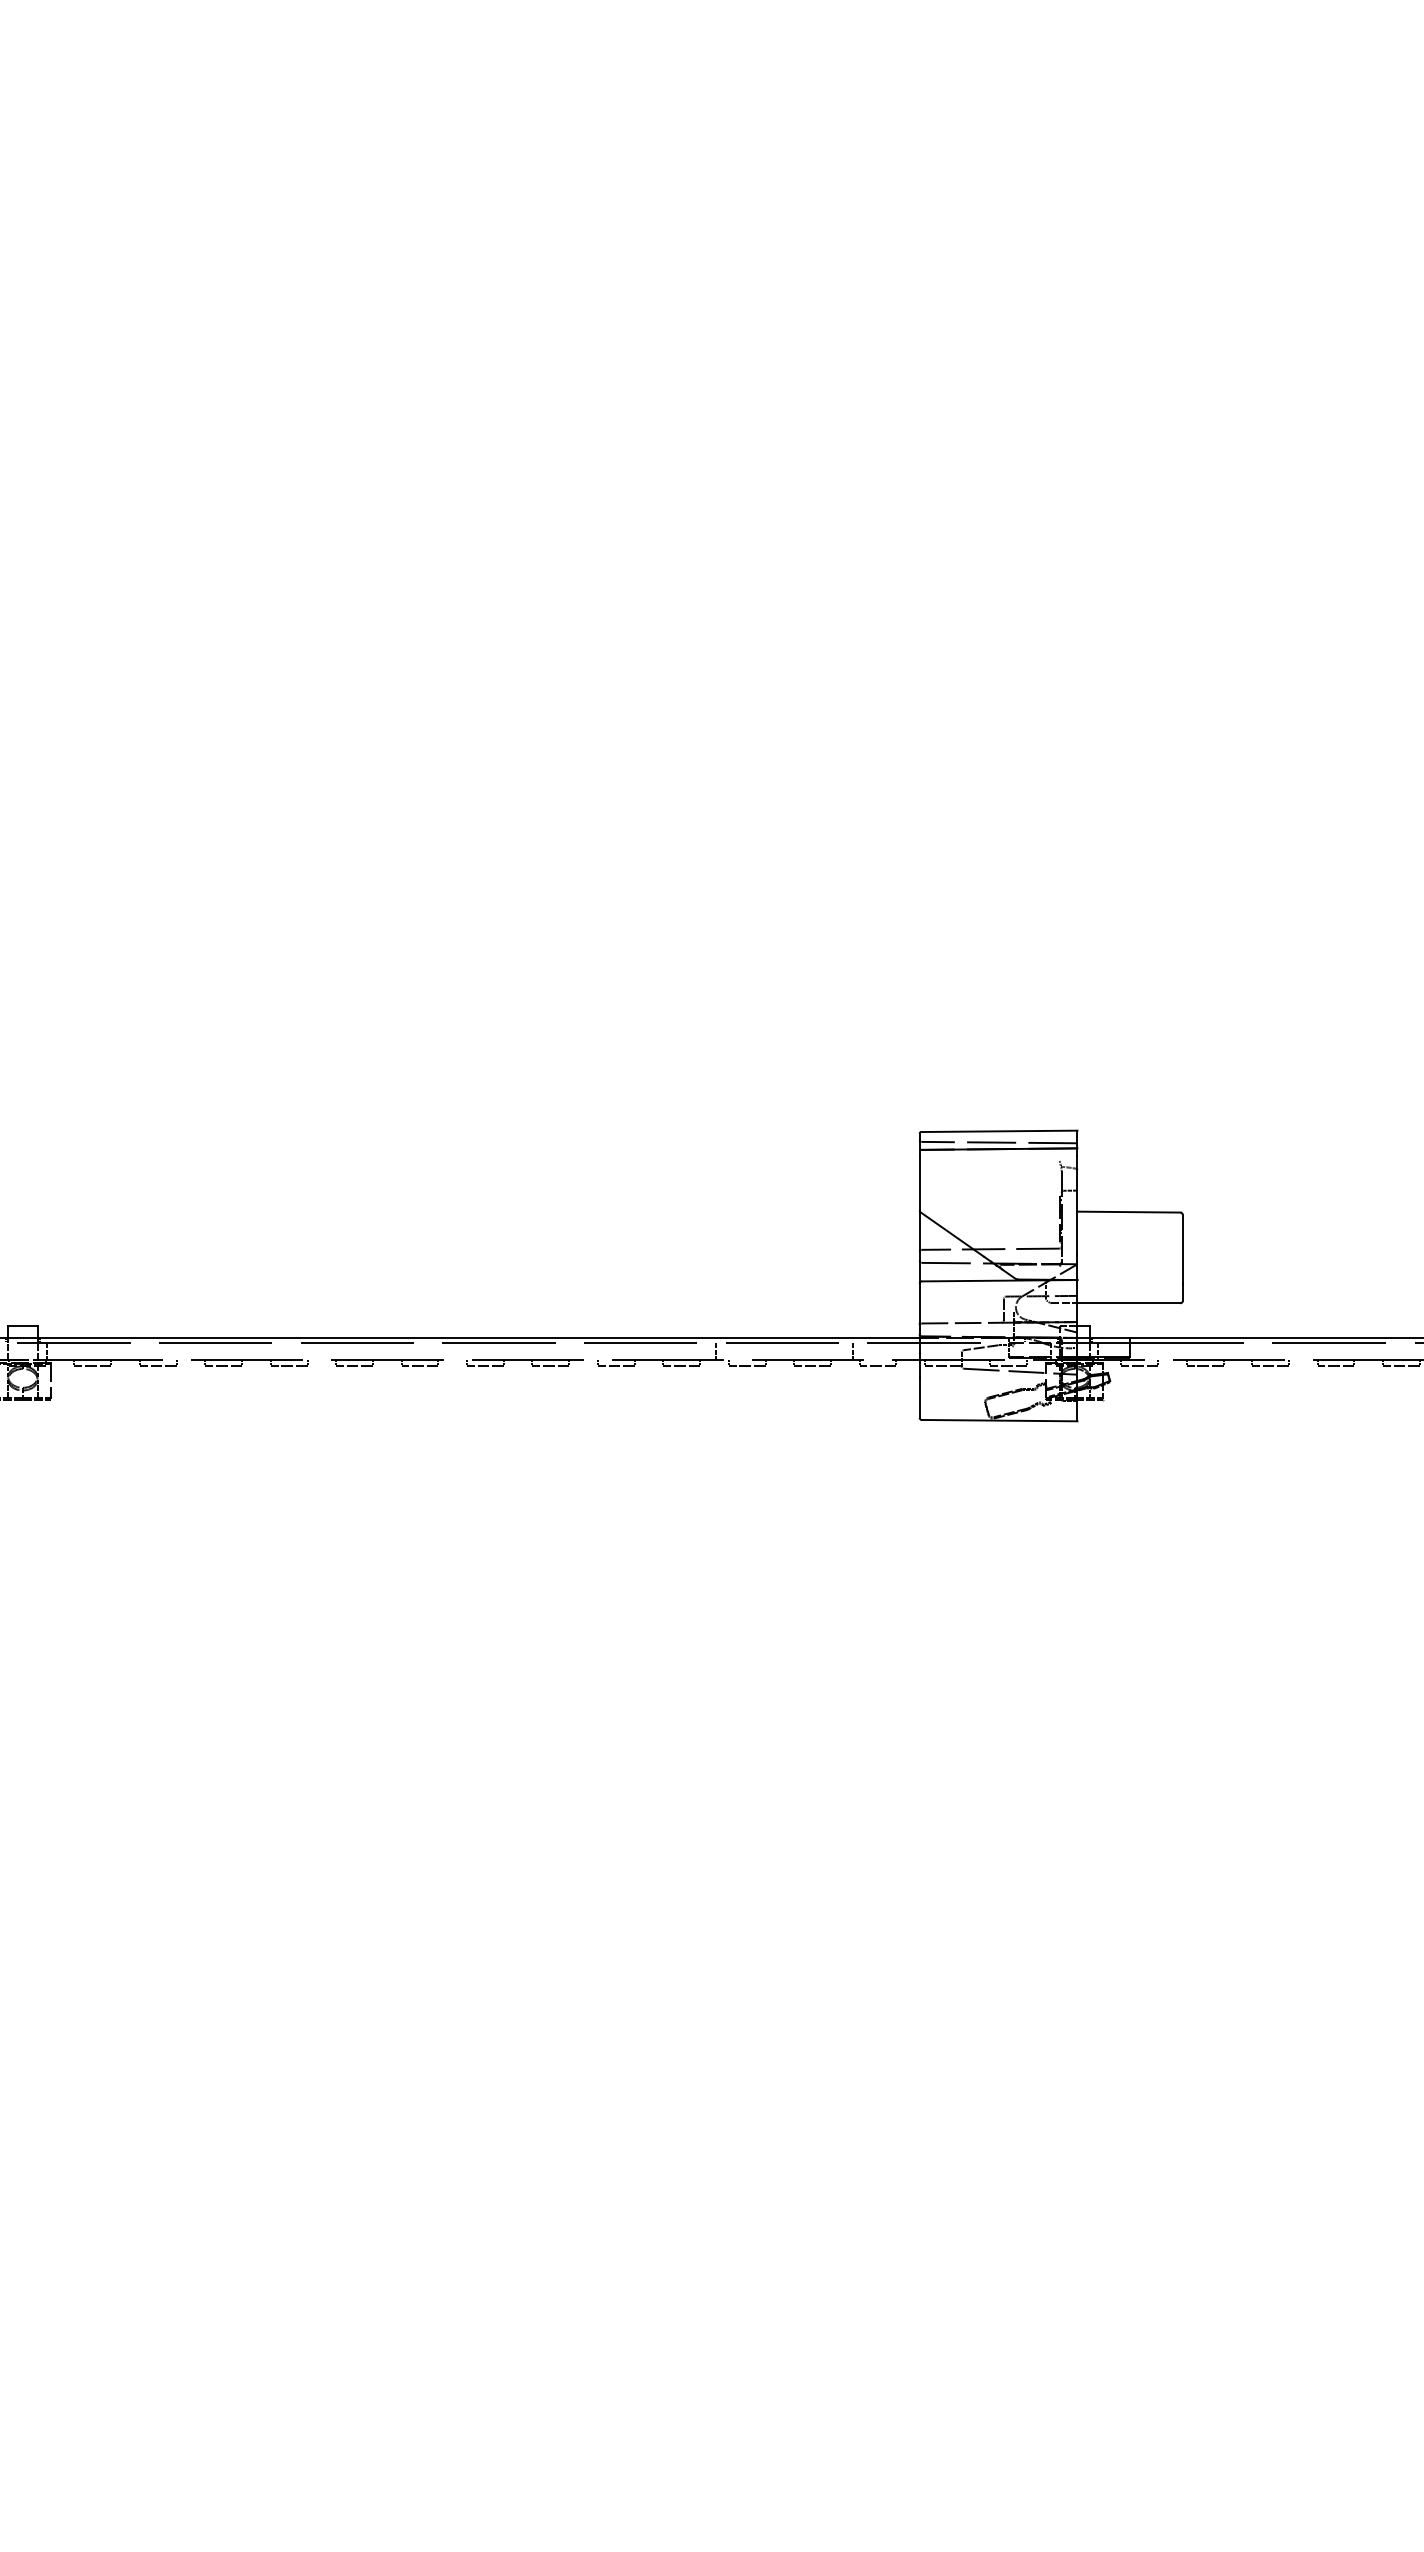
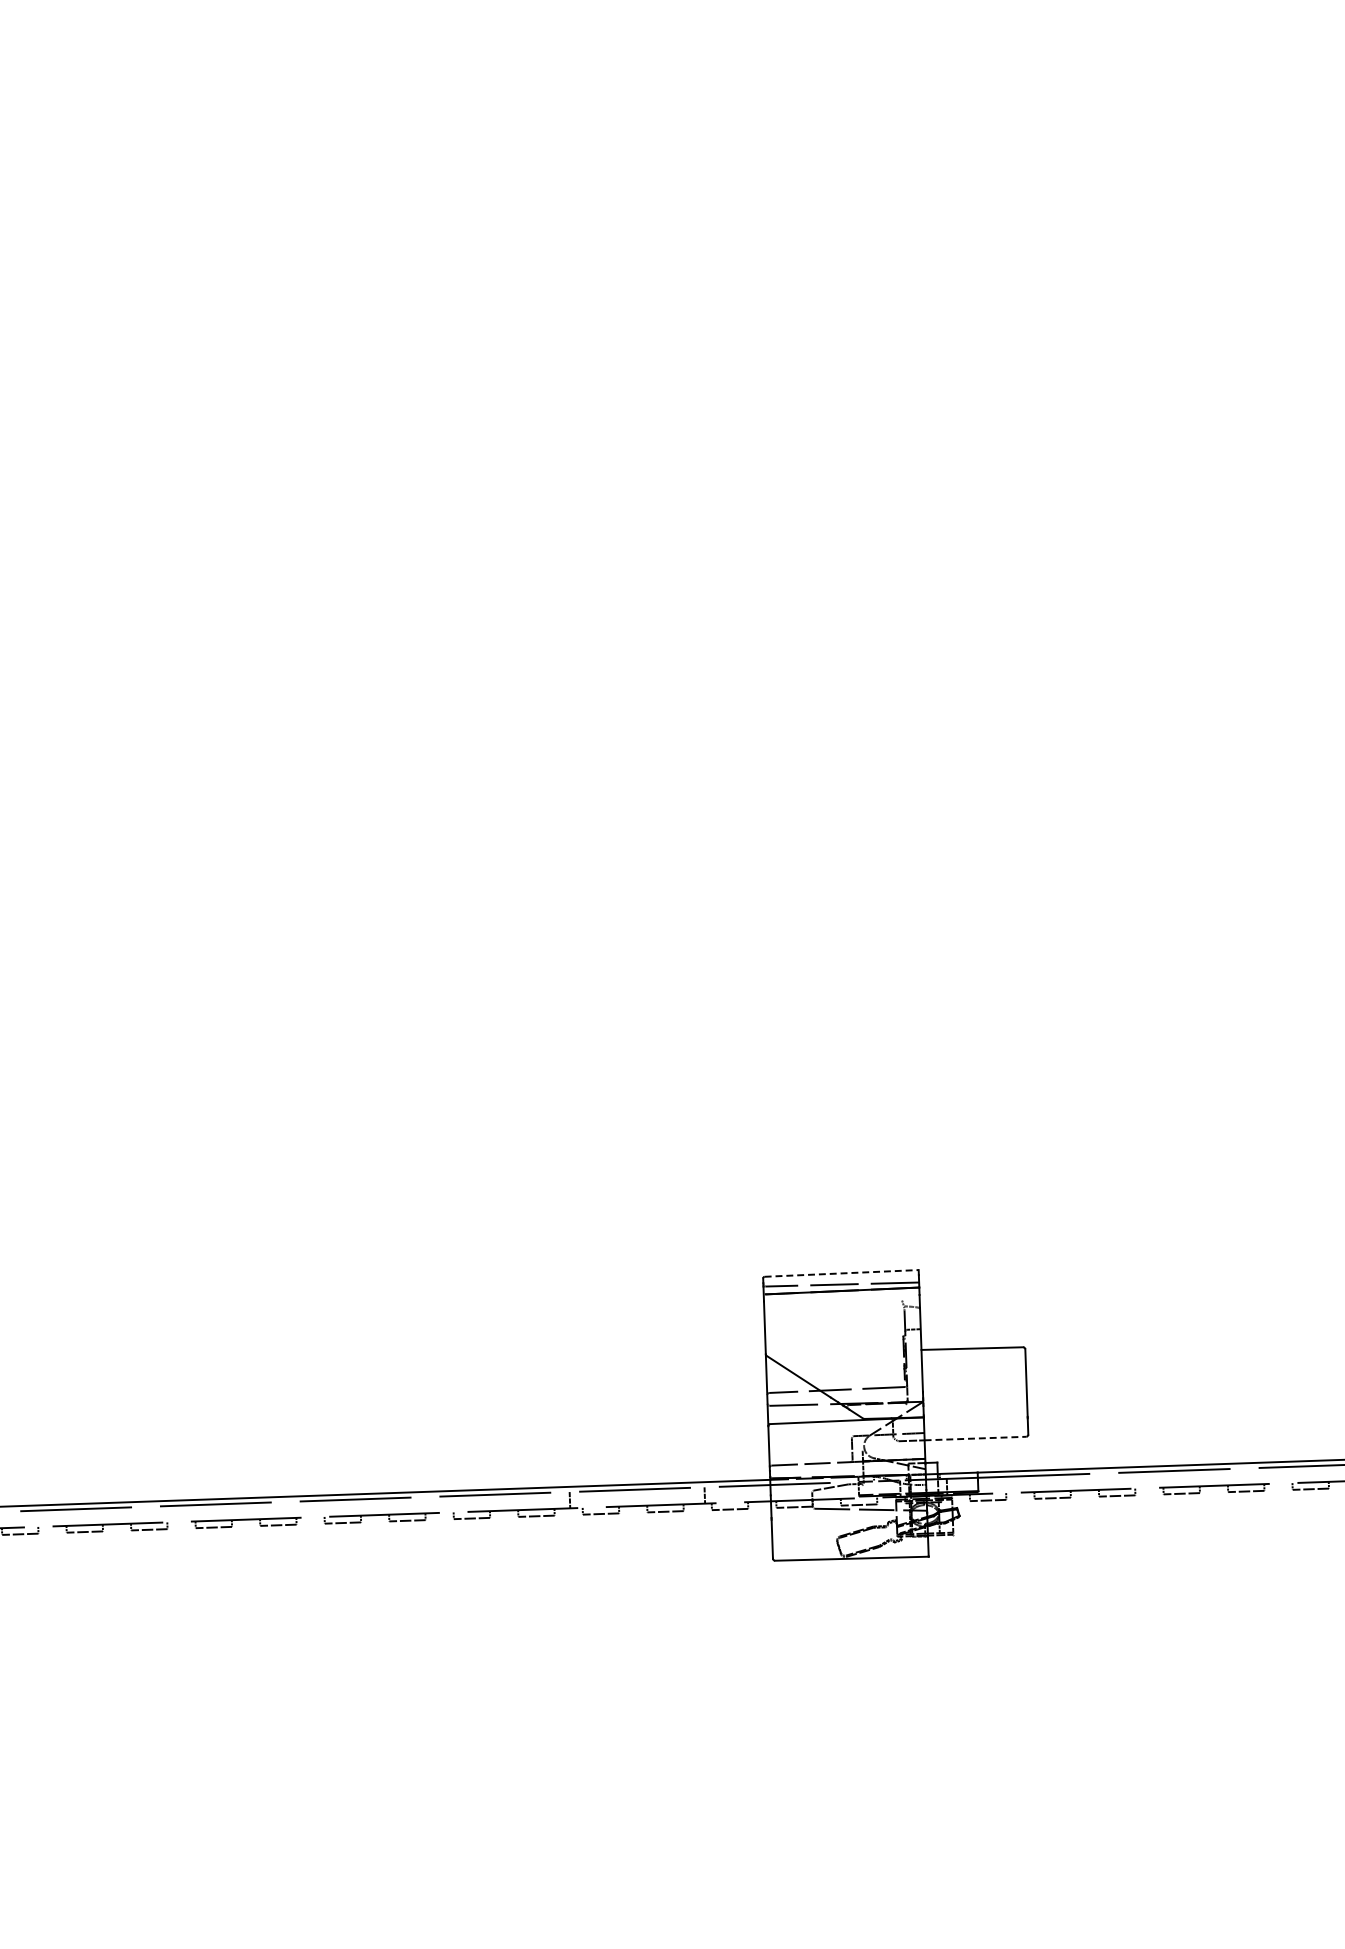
line: (999, 1131) -> (841, 1273), solid -> dashed
line: (1128, 1303) -> (975, 1438), solid -> dashed

